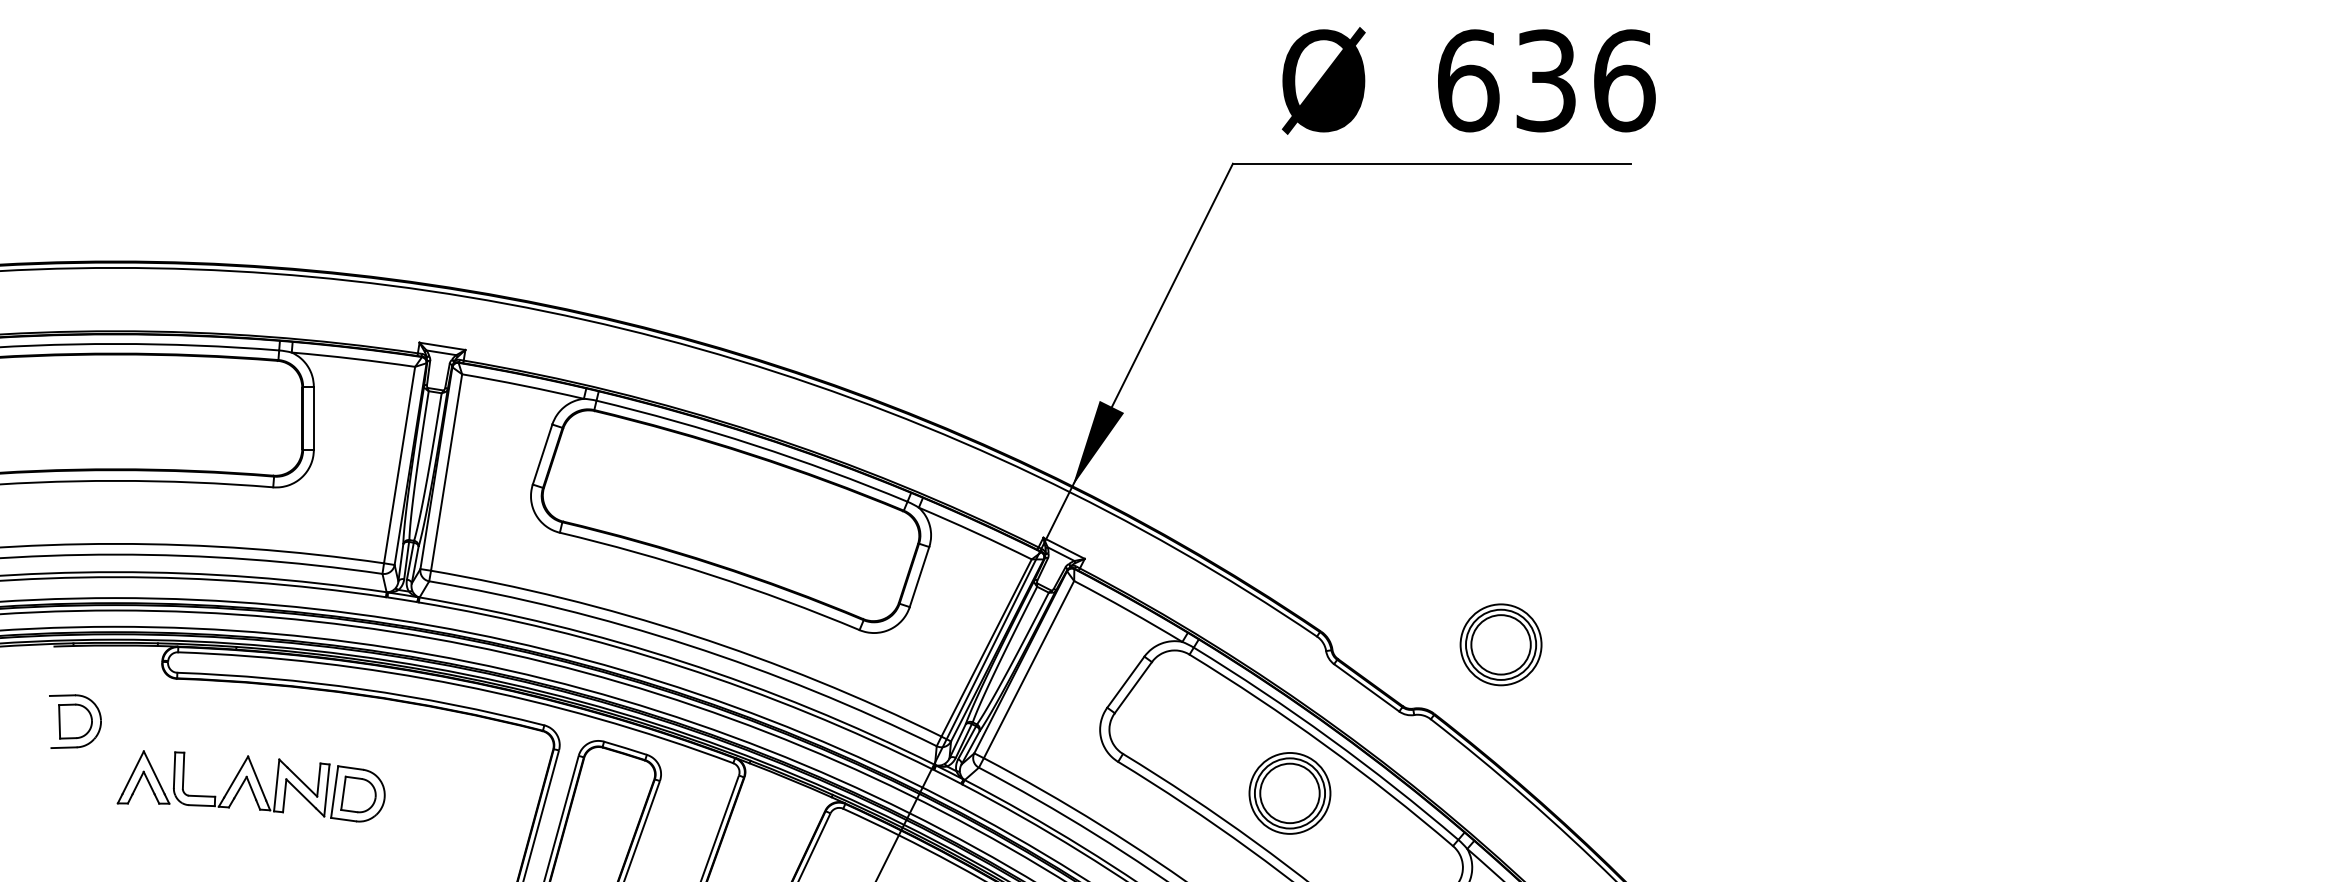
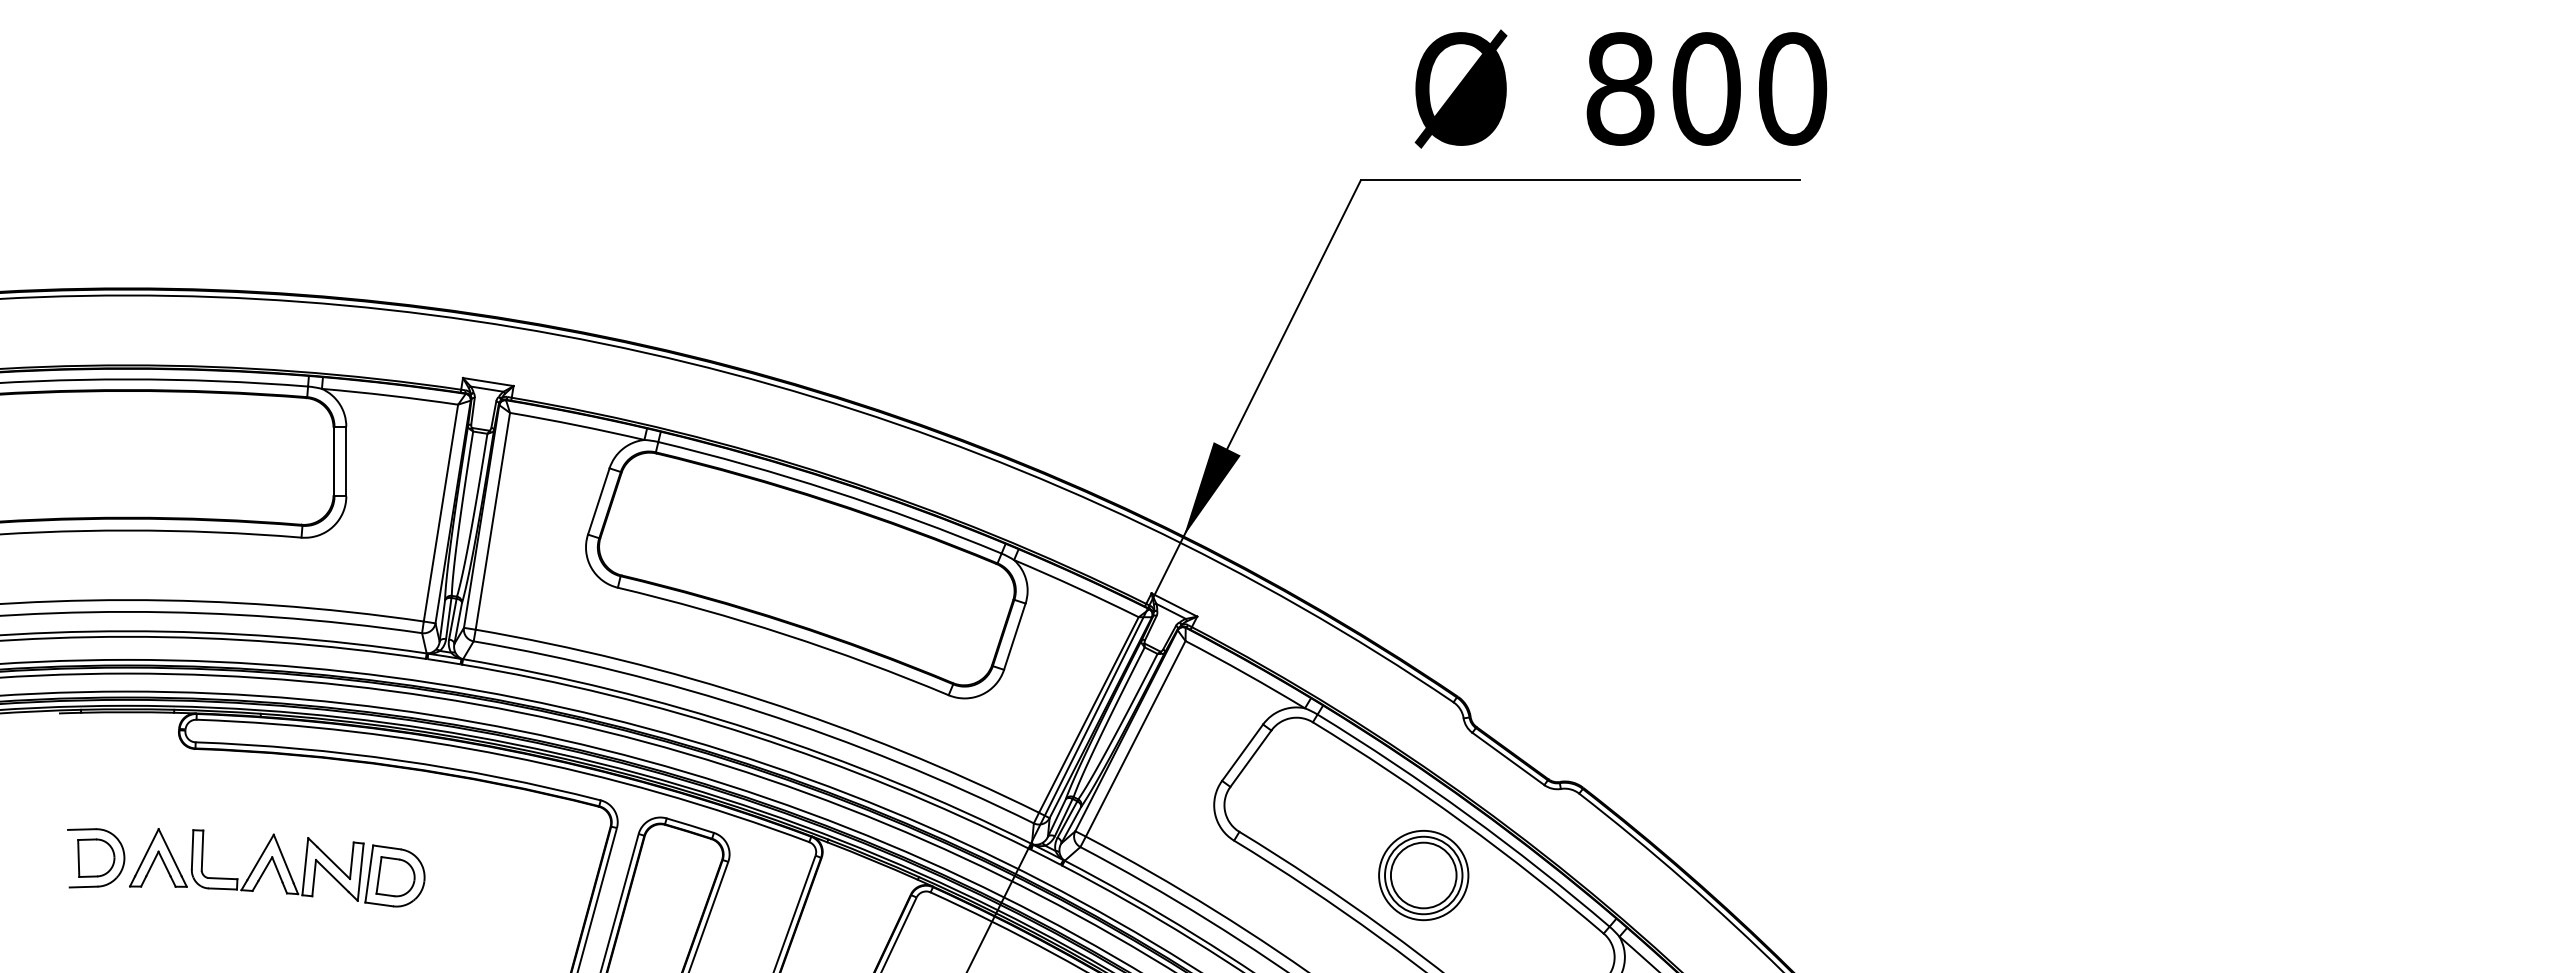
text: (1546, 80) -> (1706, 88), 636 -> 800
part: (1500, 644) -> (1656, 711), removed
part: (75, 721) -> (96, 858), moved

